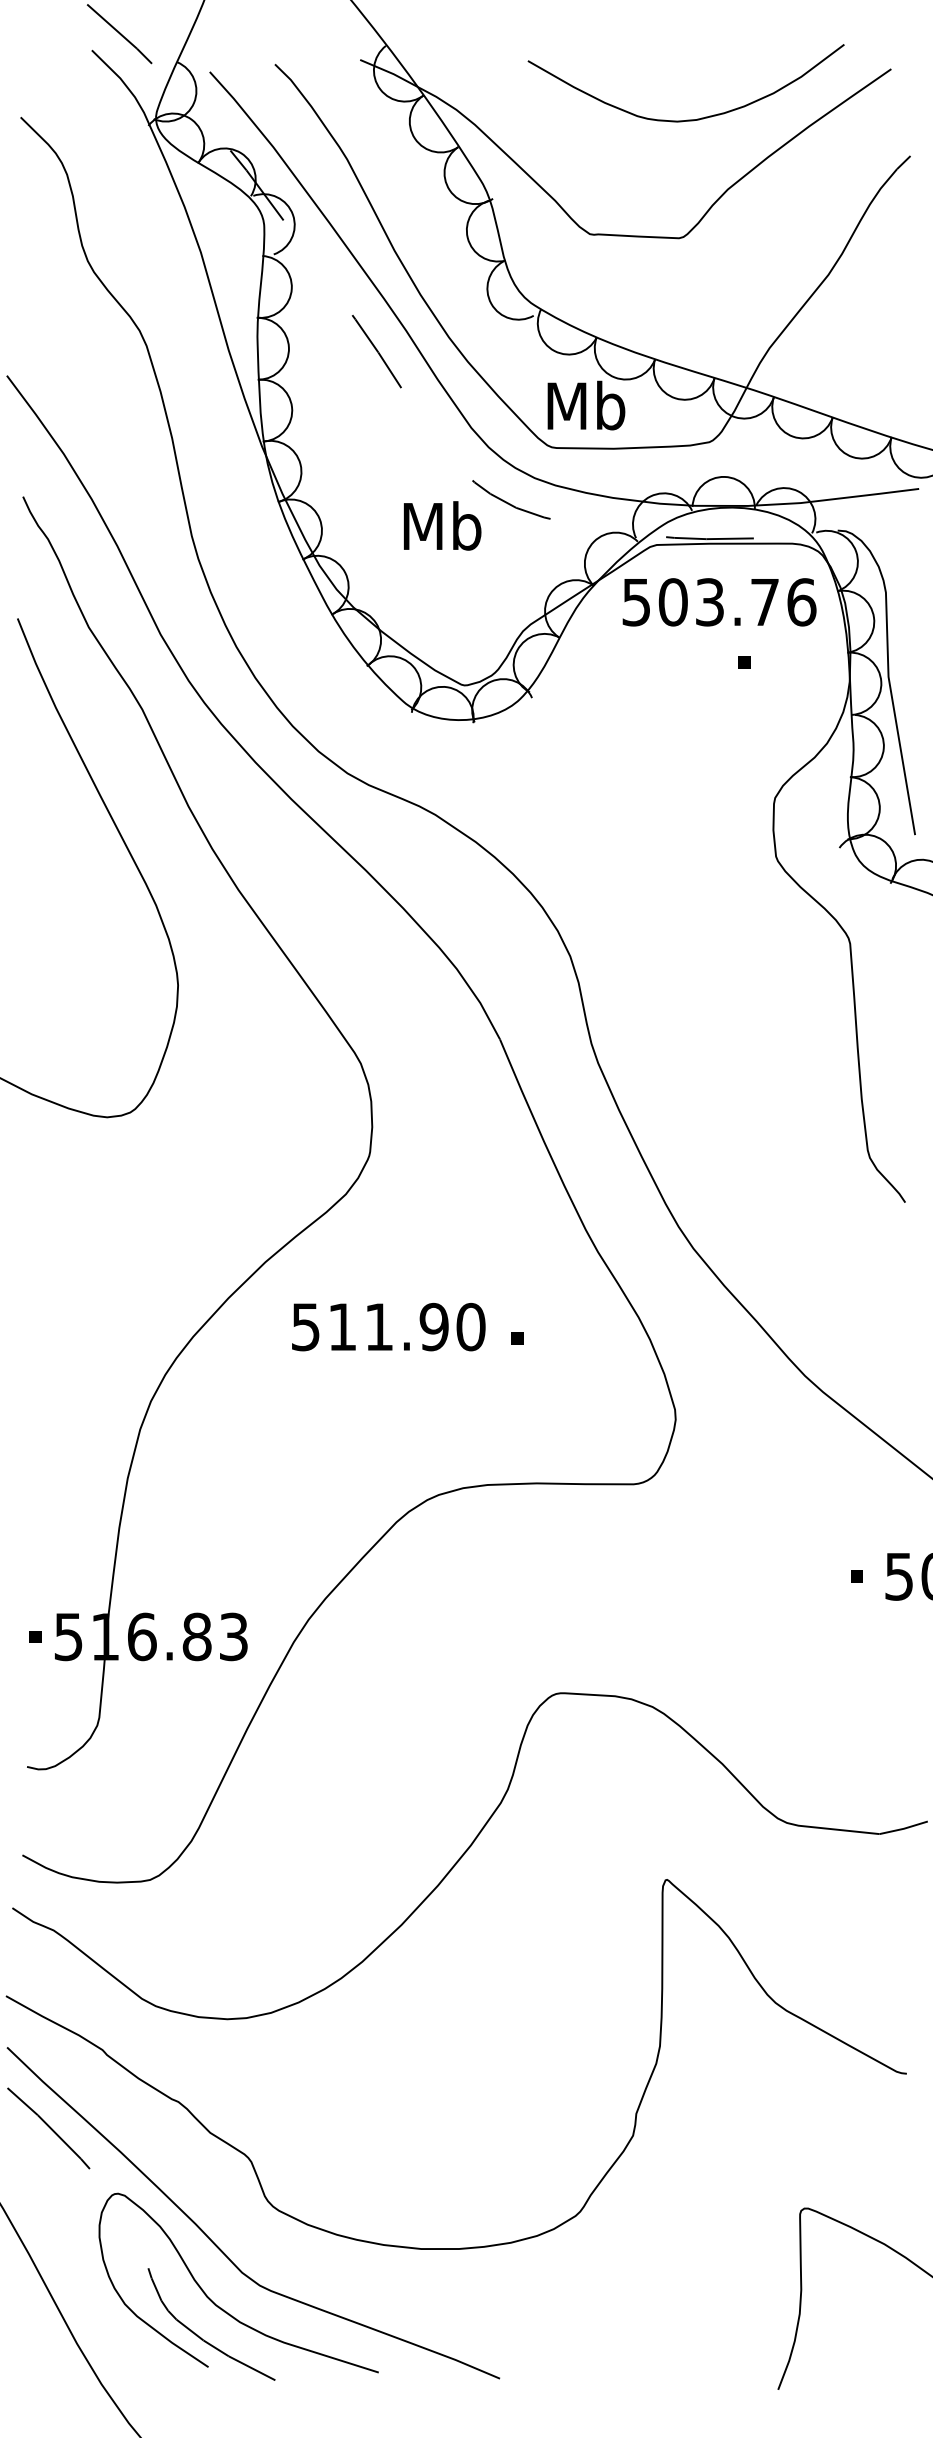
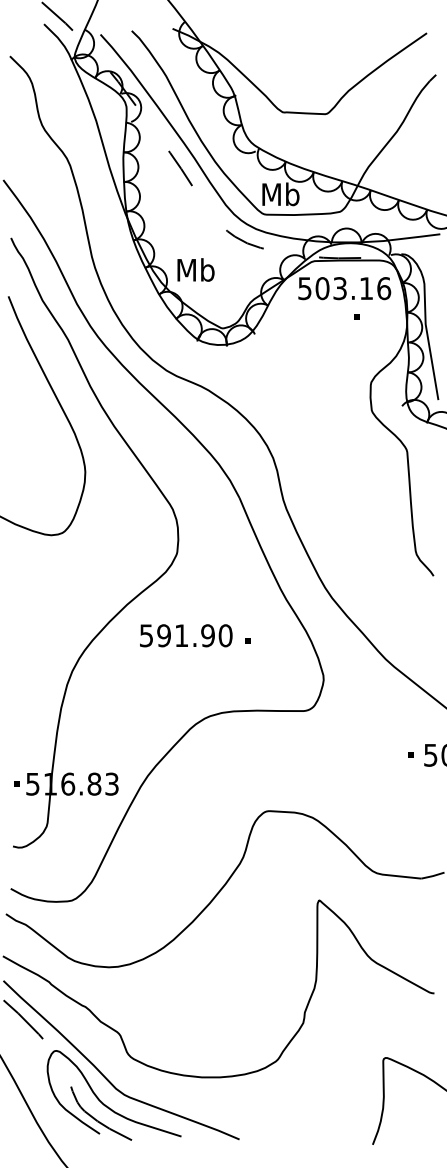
curve: (689, 117) -> (330, 56), removed
text: (441, 524) -> (195, 269), moved
text: (765, 602) -> (366, 288), 503.76 -> 503.16
text: (341, 1326) -> (163, 635), 511.90 -> 591.90

